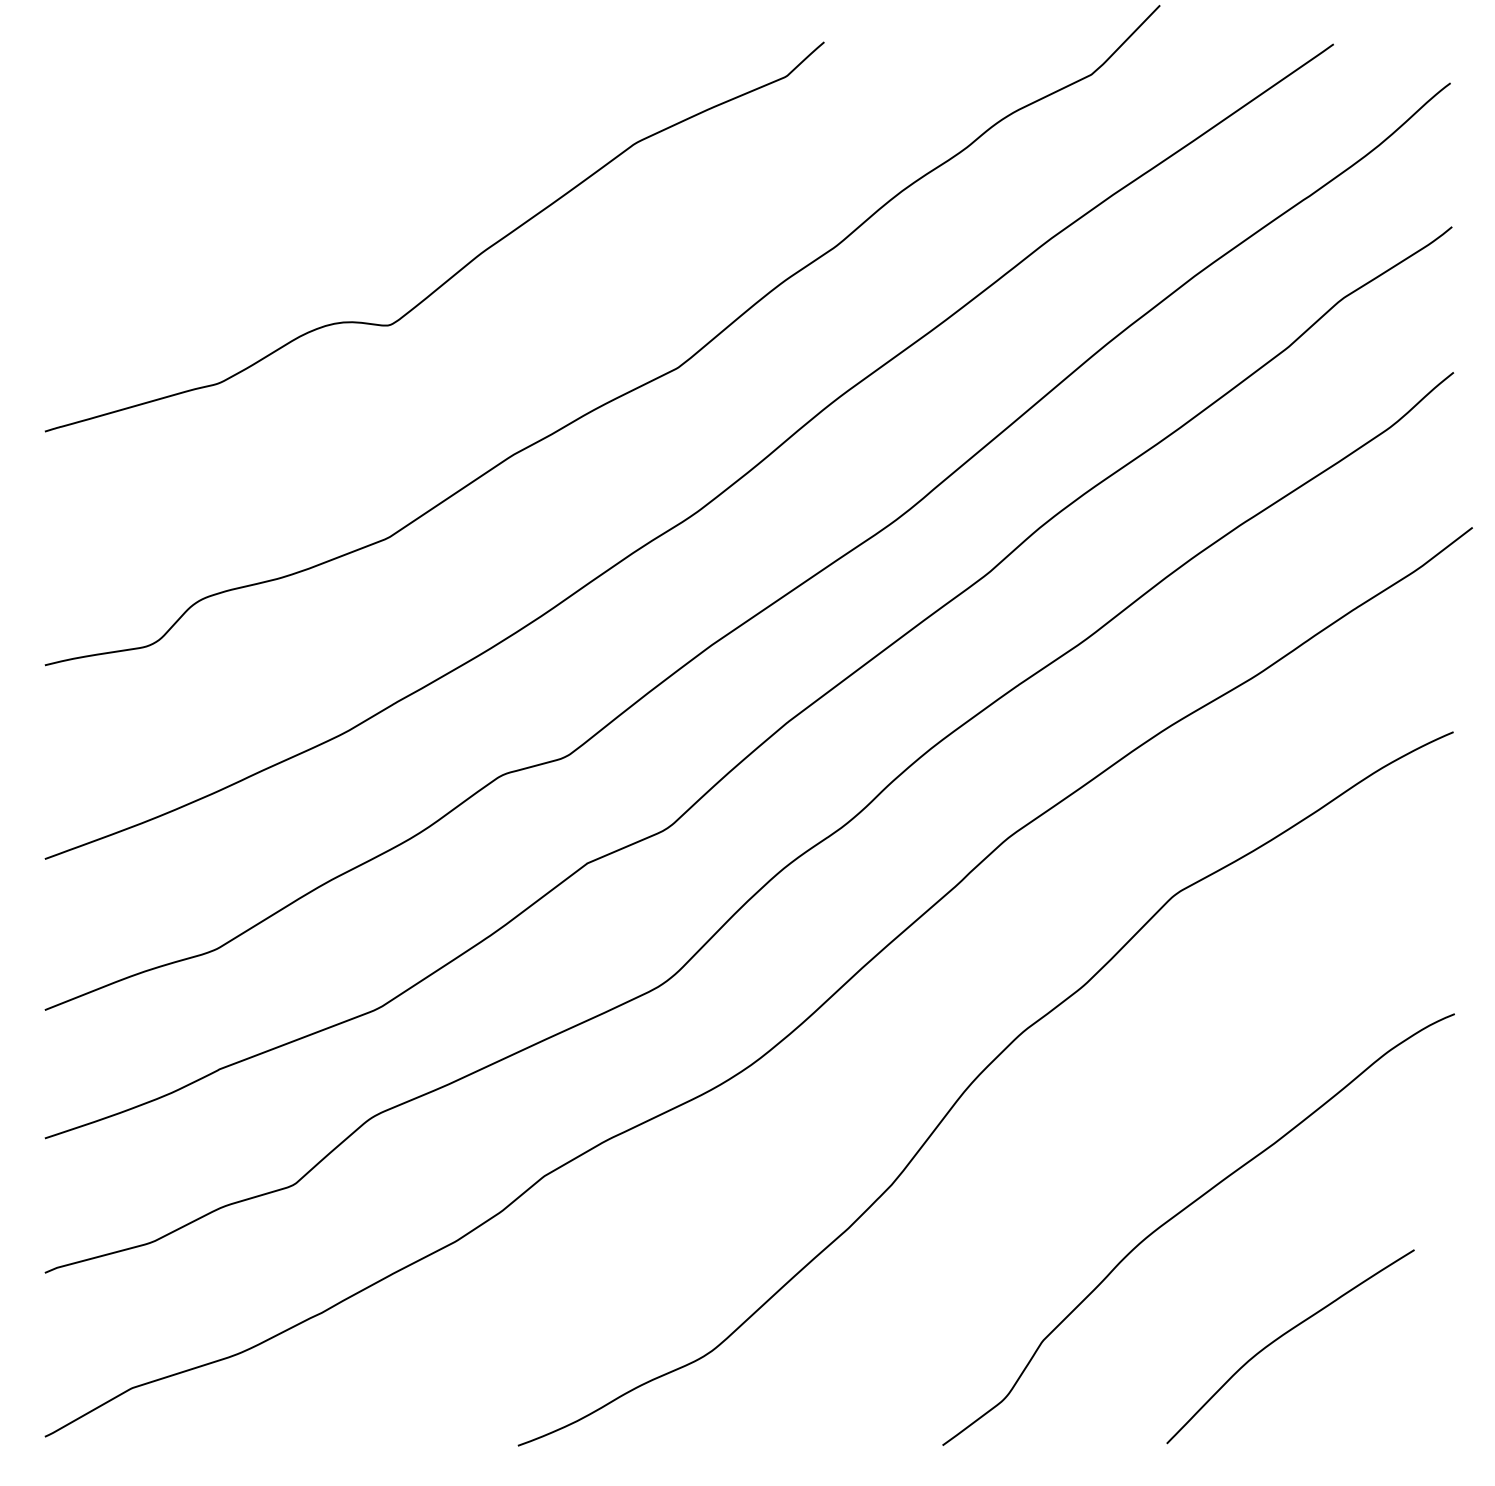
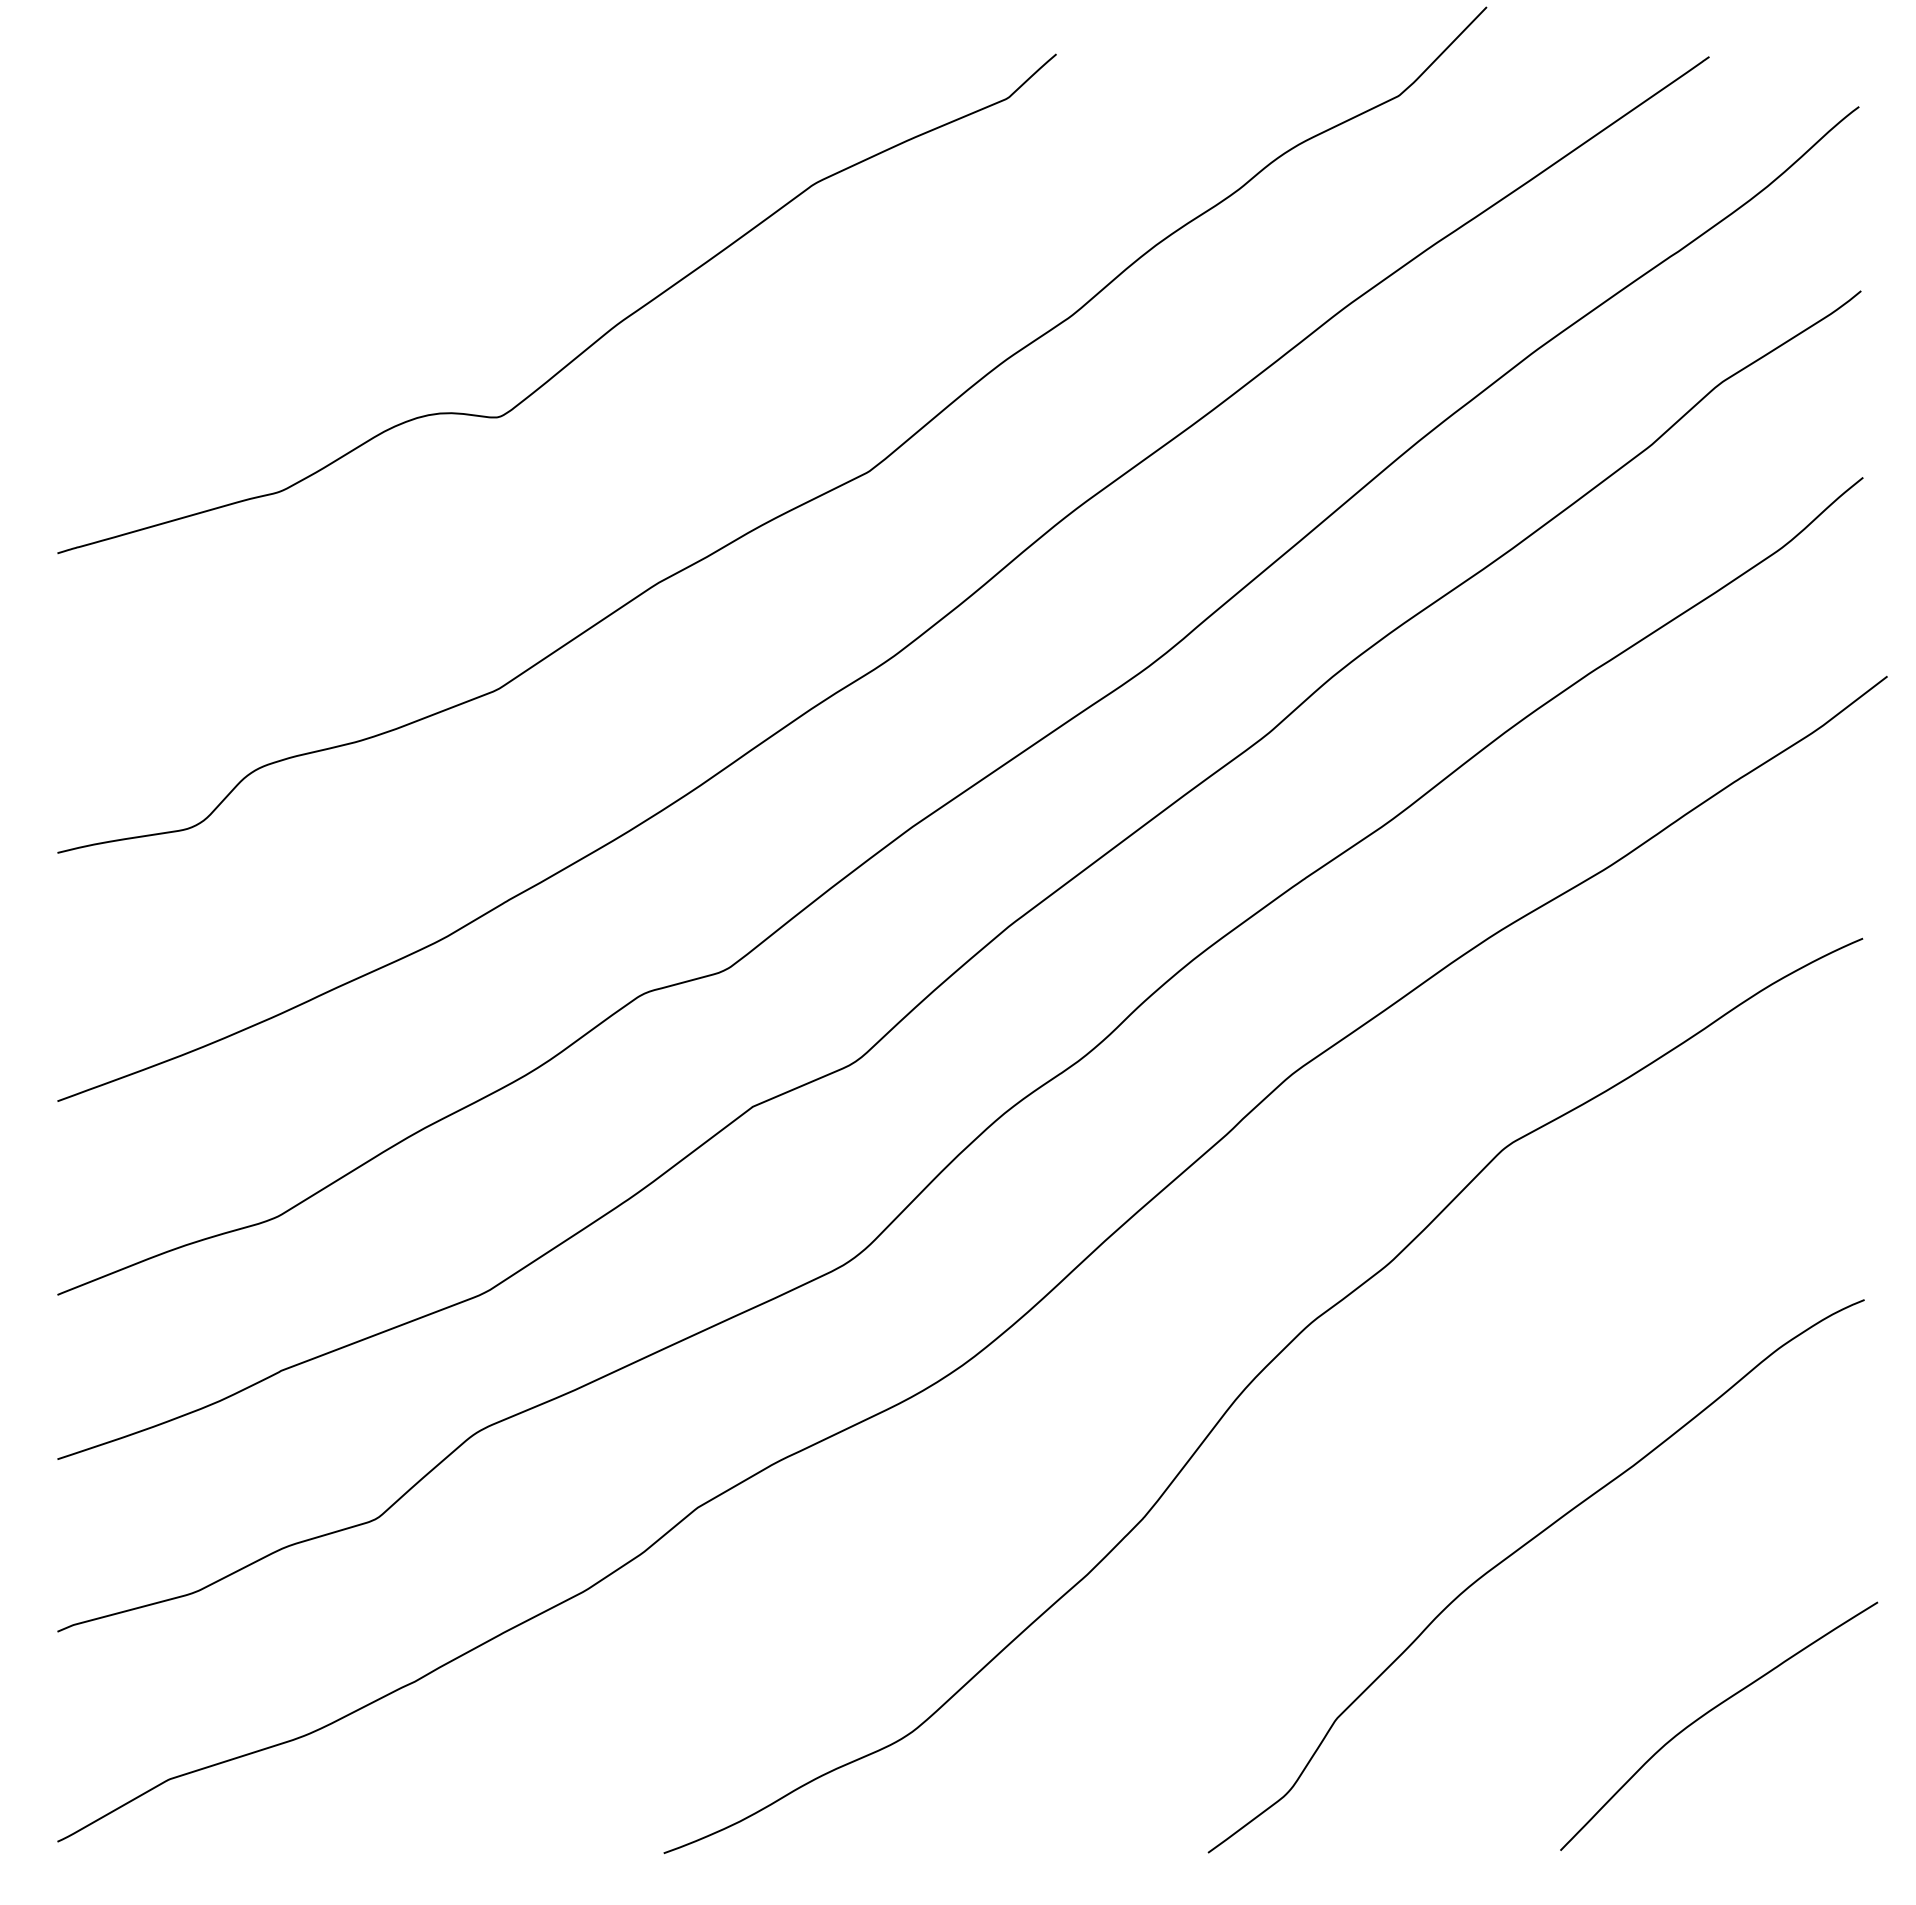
curve: (1282, 1336) -> (1708, 1713), moved

